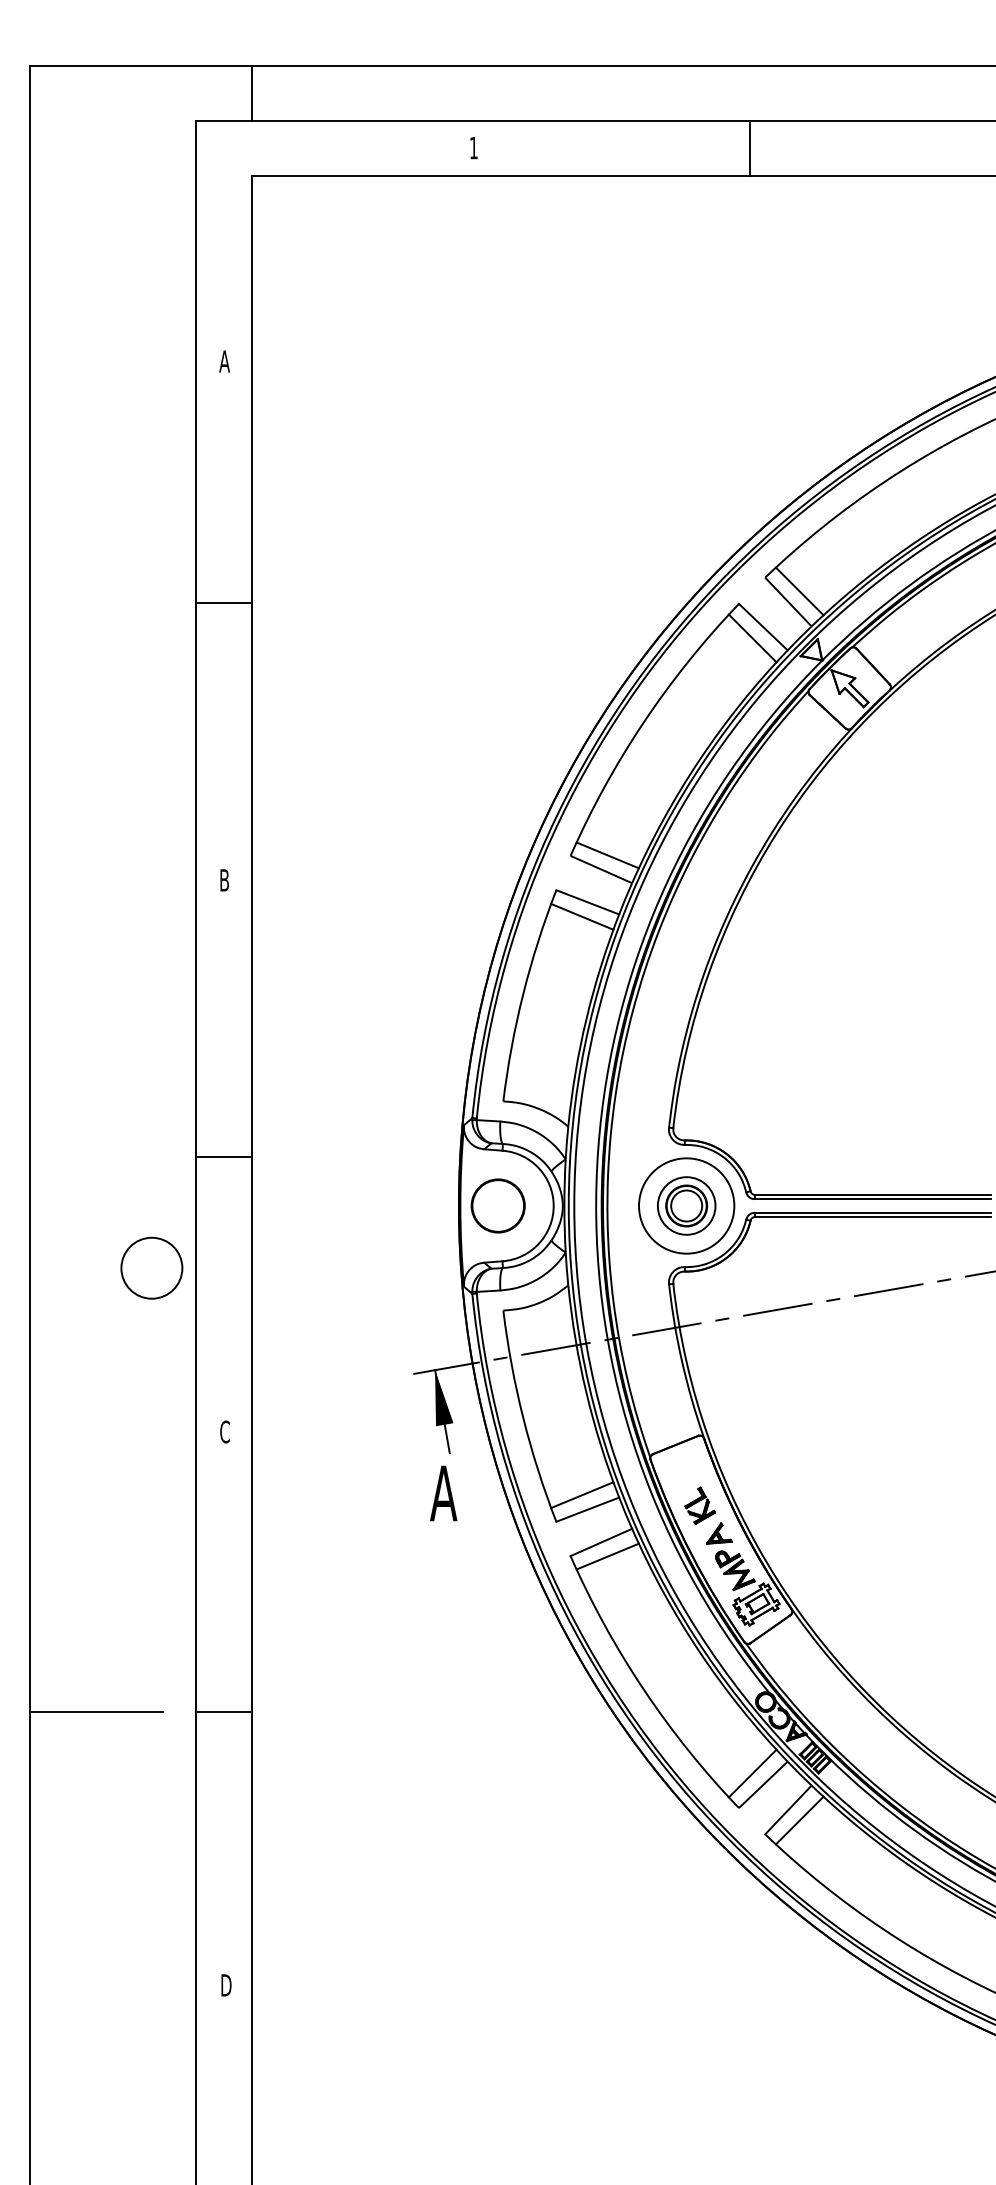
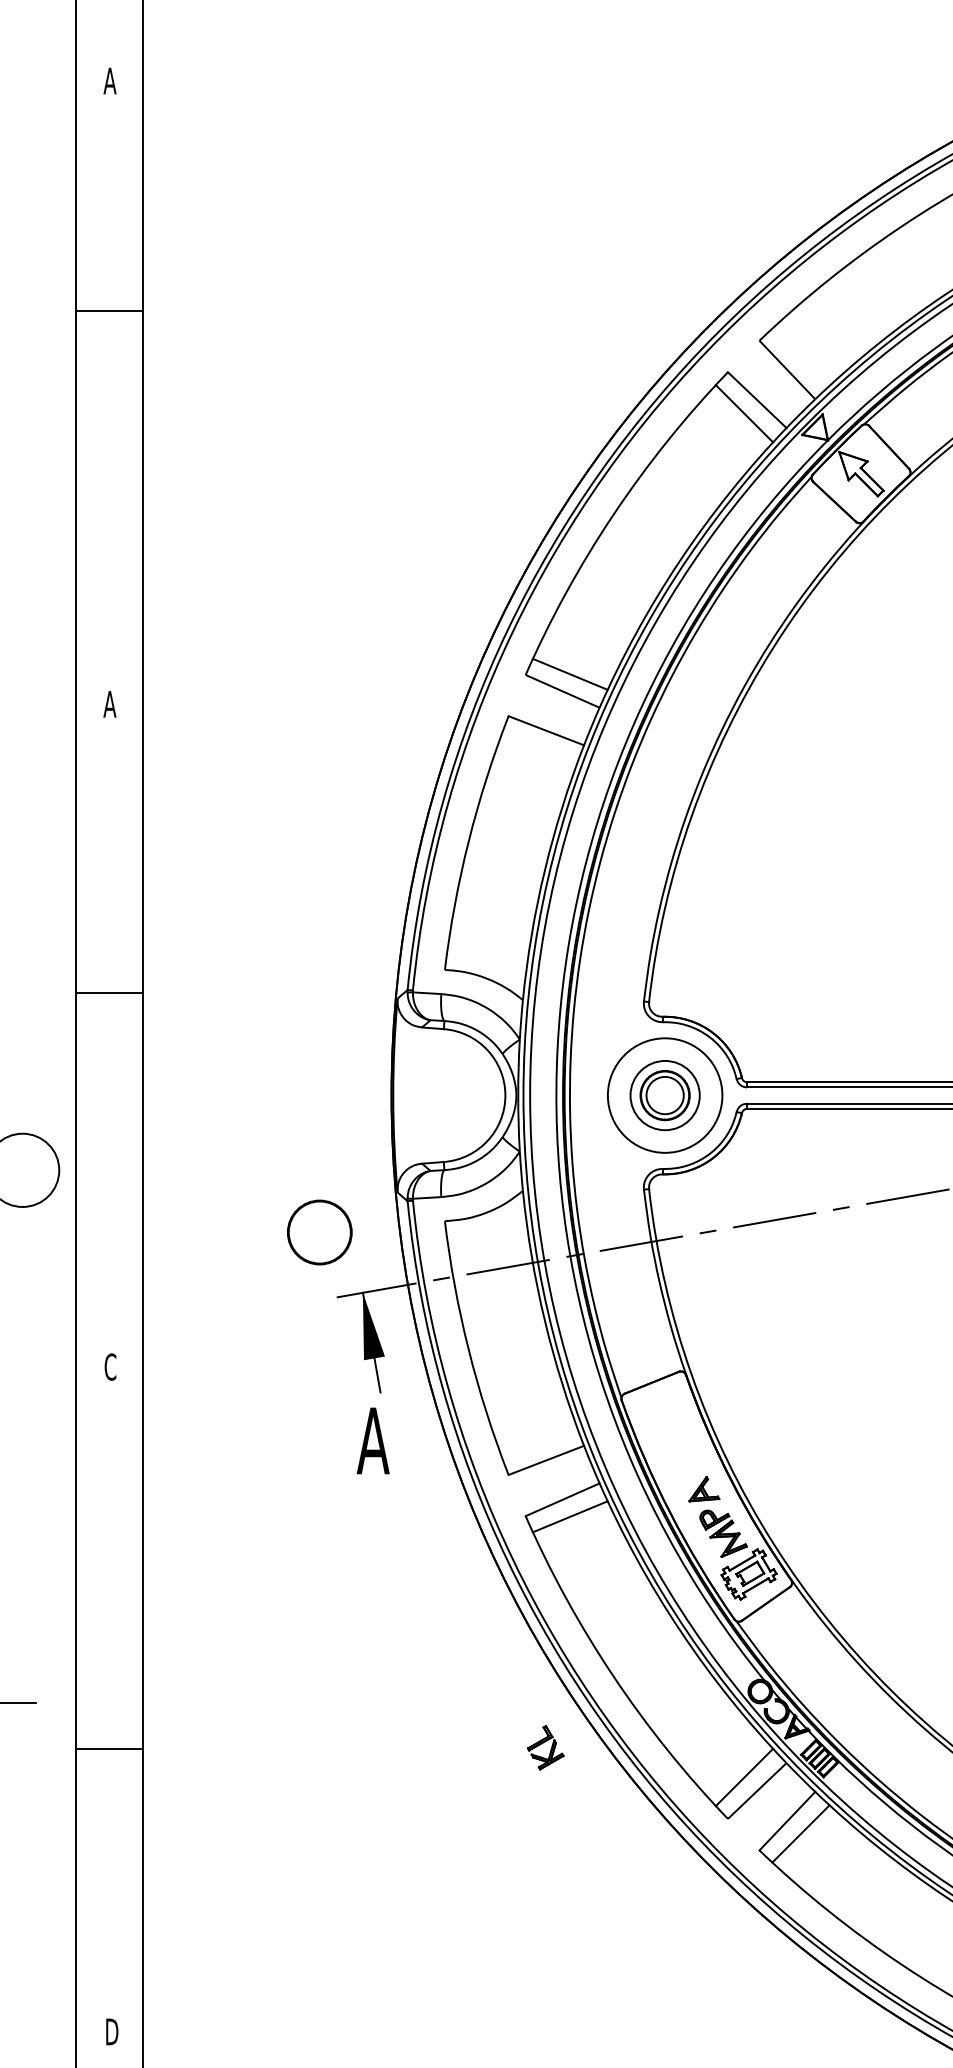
line: (799, 591) -> (800, 357), removed
line: (223, 603) -> (108, 311), moved
text: (224, 880) -> (109, 704), B -> A
line: (582, 916) -> (539, 747), removed
line: (223, 1157) -> (108, 992), moved
circle: (497, 1205) -> (318, 1231), moved
line: (582, 1495) -> (539, 1443), removed
part: (699, 1505) -> (544, 1747), moved
line: (223, 1711) -> (108, 1748), moved

